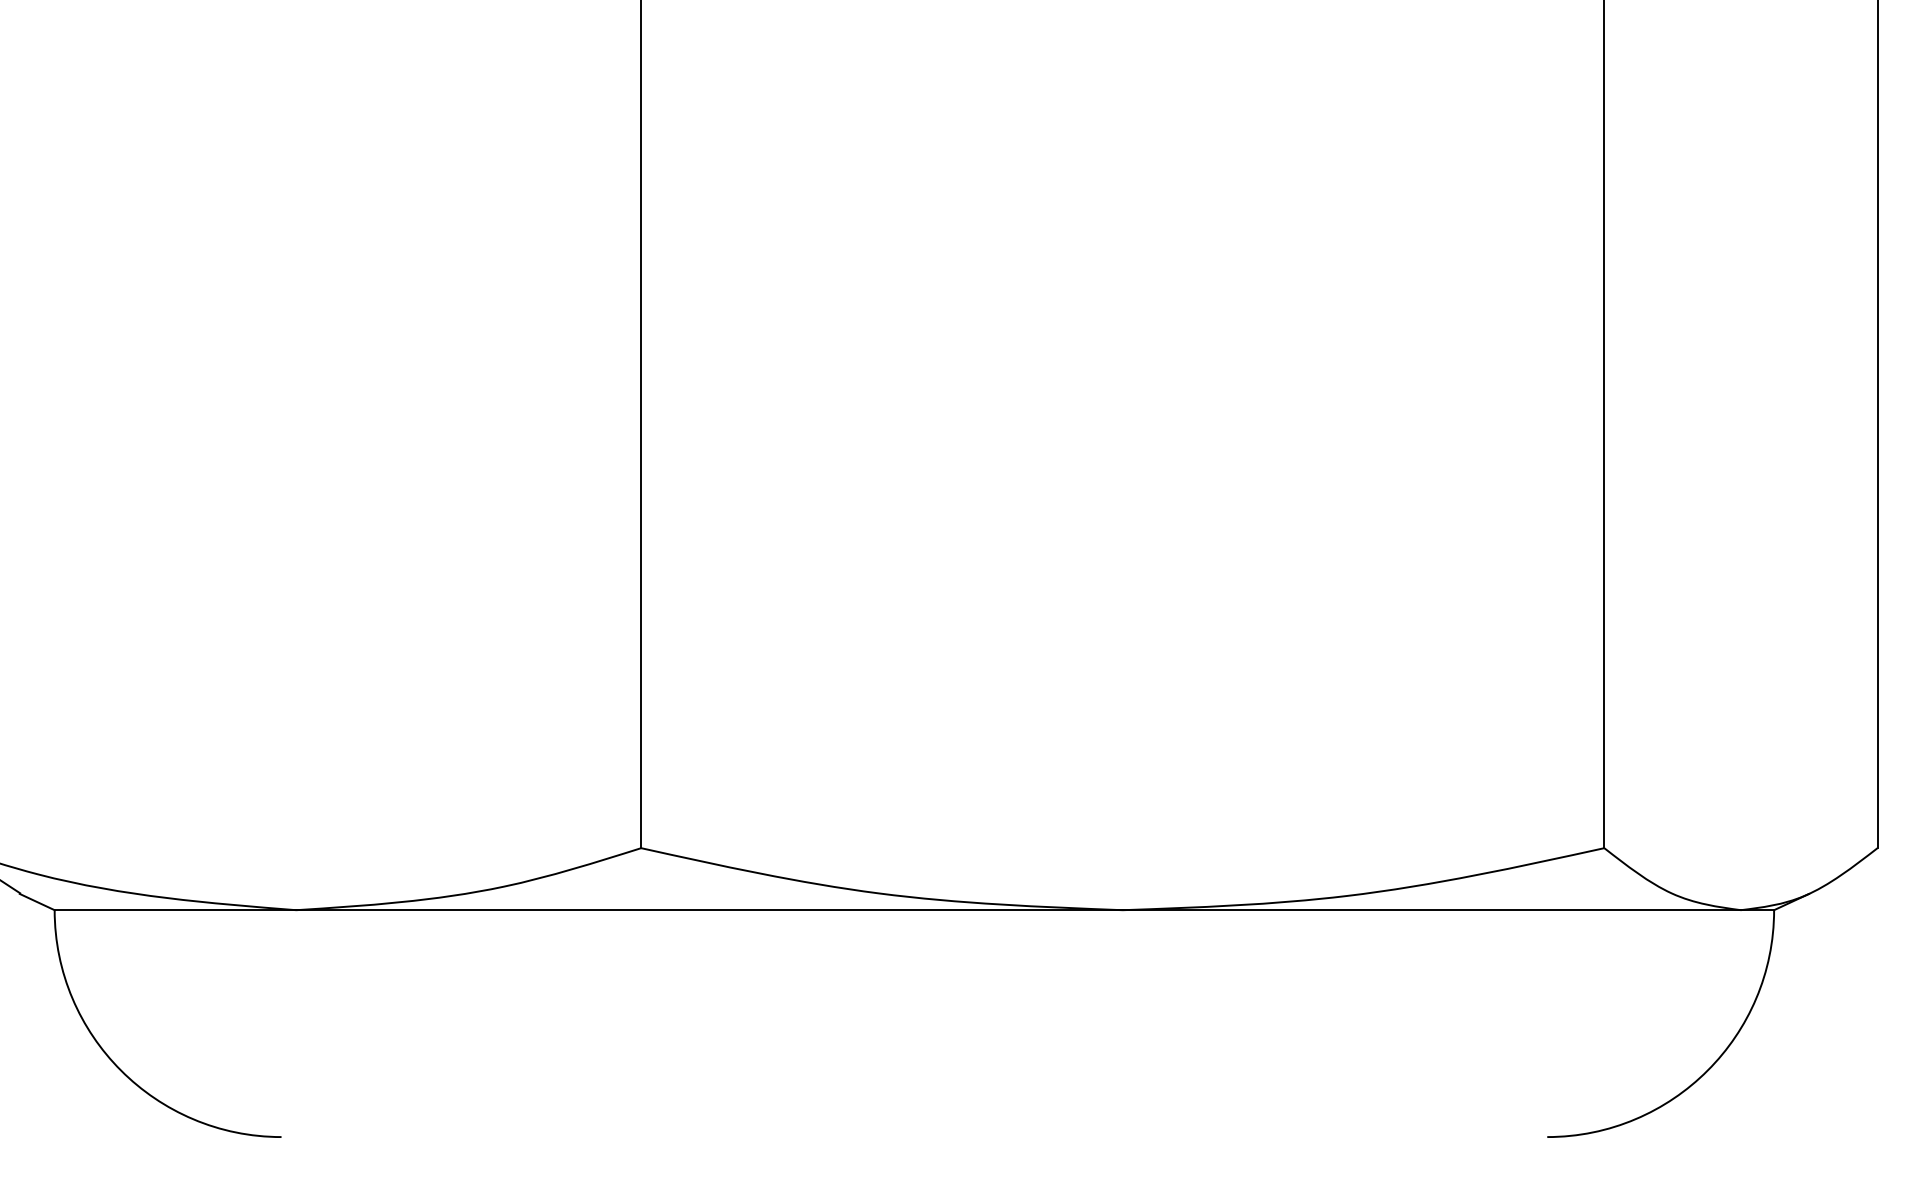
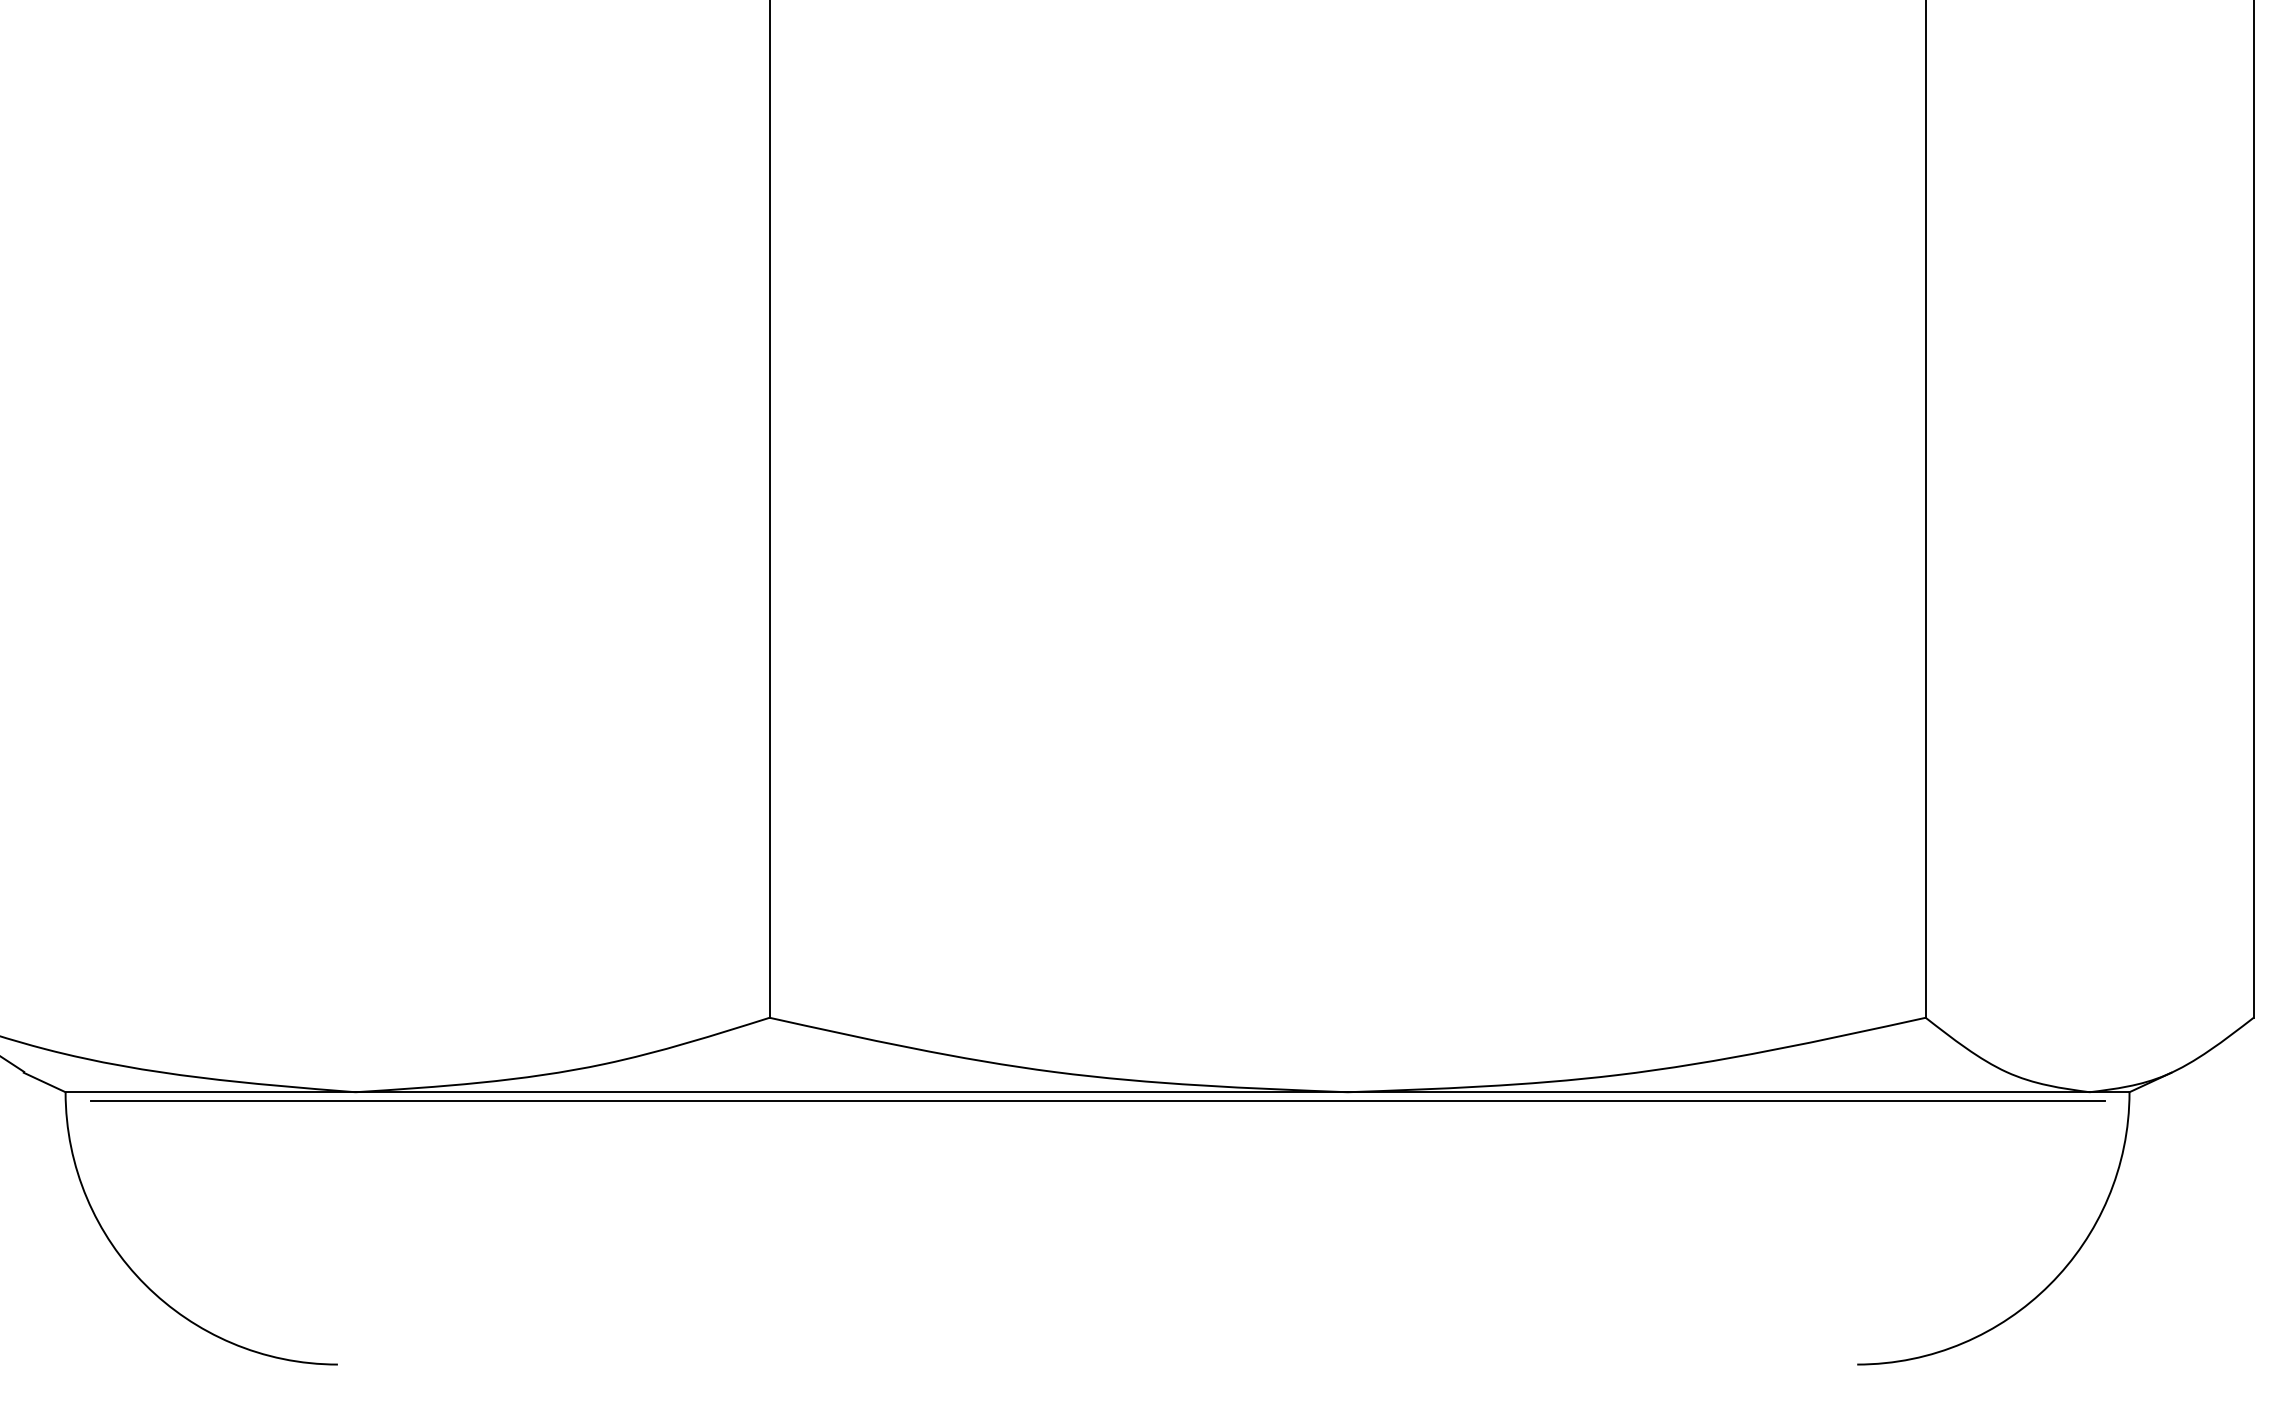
line: (914, 917) -> (1097, 1100), added

